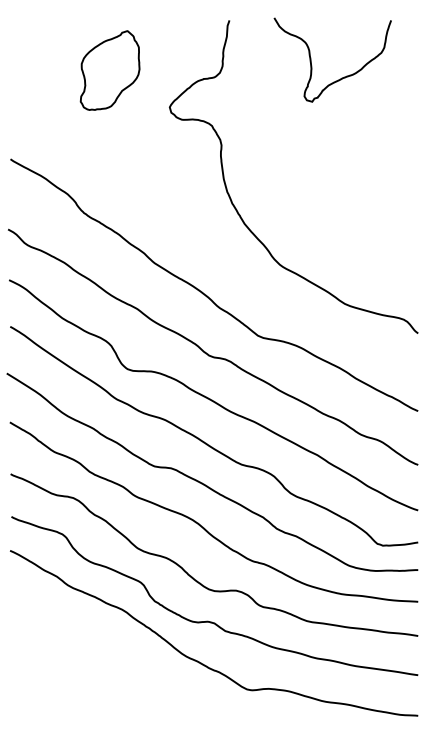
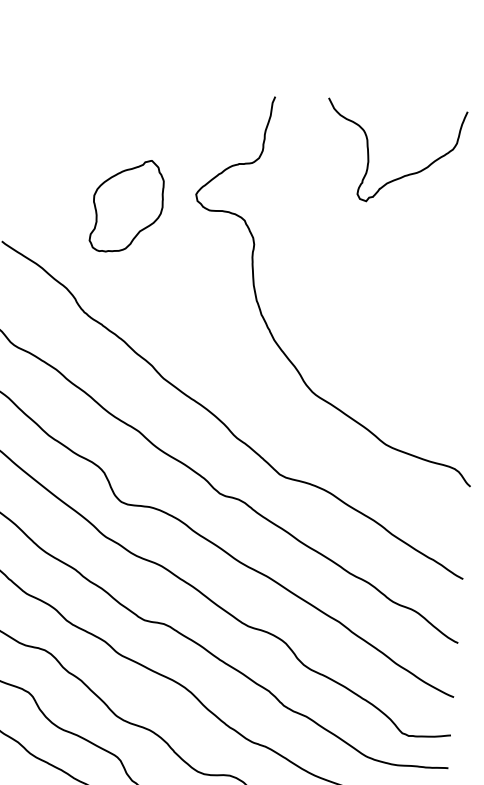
part: (109, 70) -> (126, 205), moved

